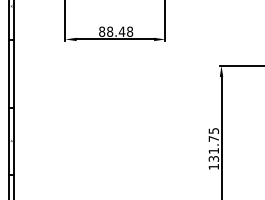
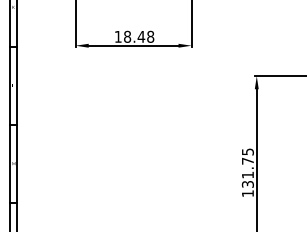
text: (101, 31) -> (117, 36), 88.48 -> 18.48

